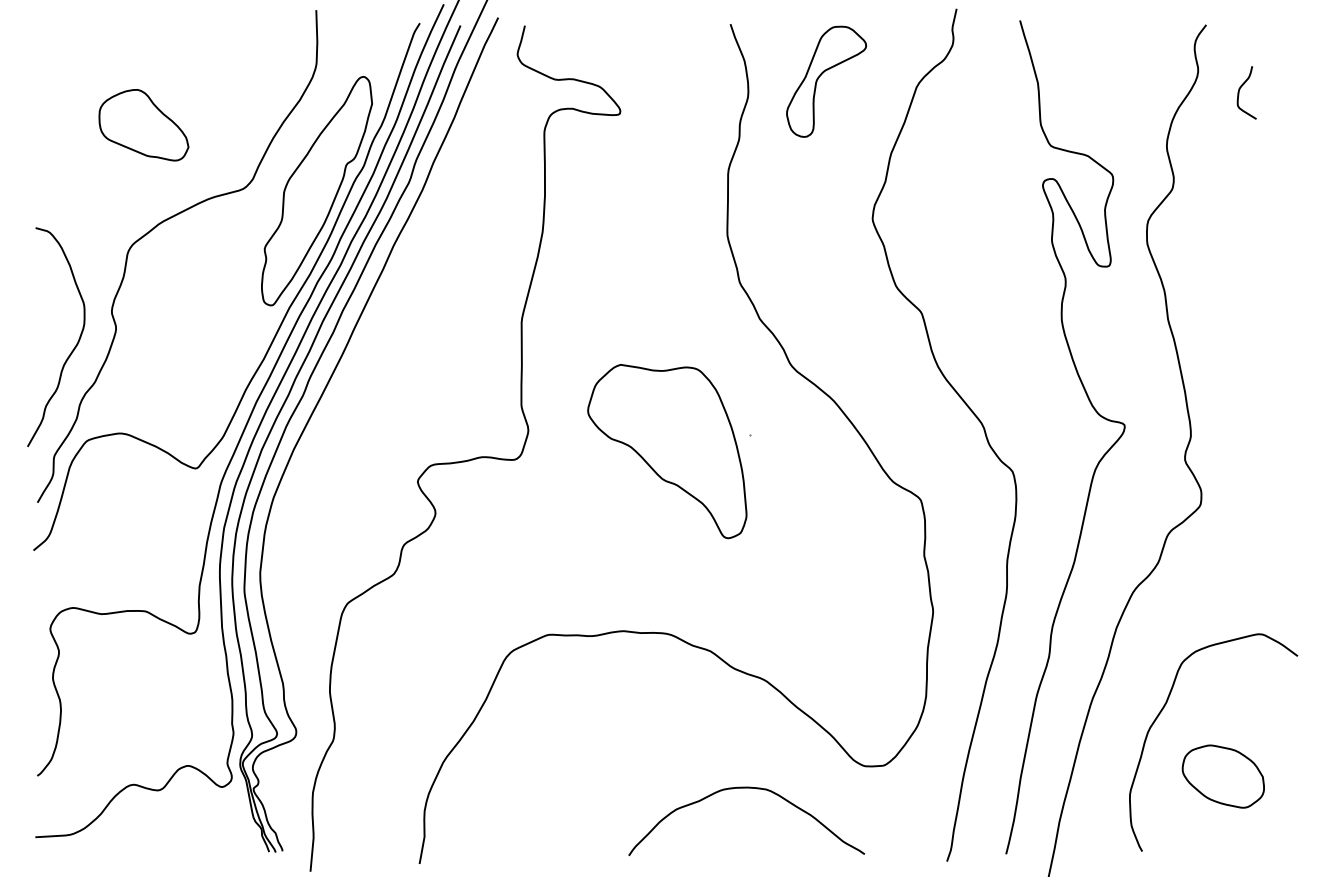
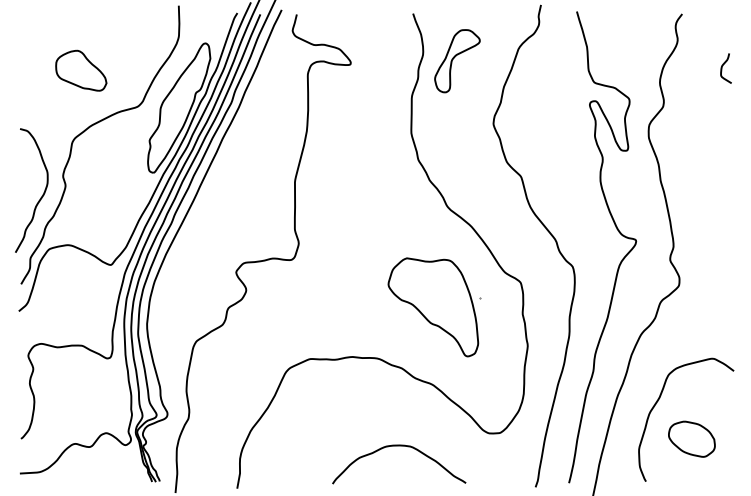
part: (826, 82) -> (457, 61), moved
curve: (1240, 92) -> (722, 68), moved
part: (669, 451) -> (434, 307), moved
curve: (747, 789) -> (399, 446), moved

